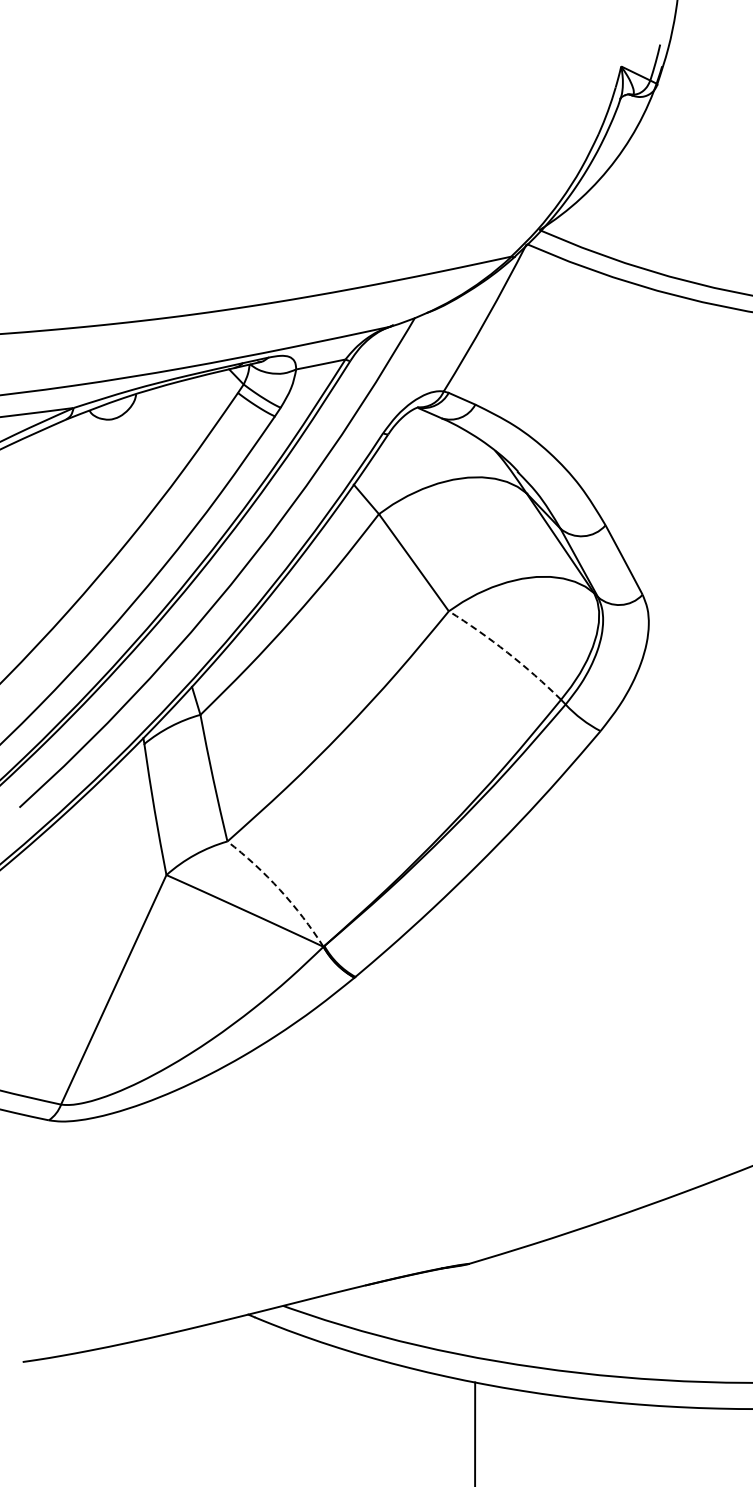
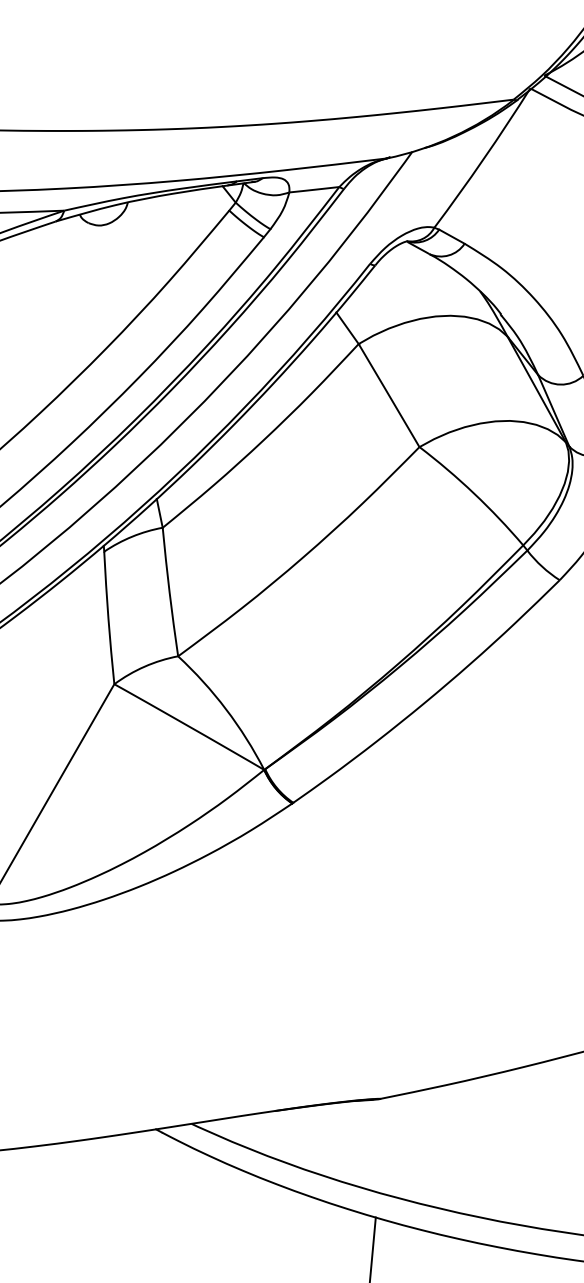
arc: (507, 652) -> (474, 493), dashed -> solid
arc: (280, 889) -> (226, 708), dashed -> solid

